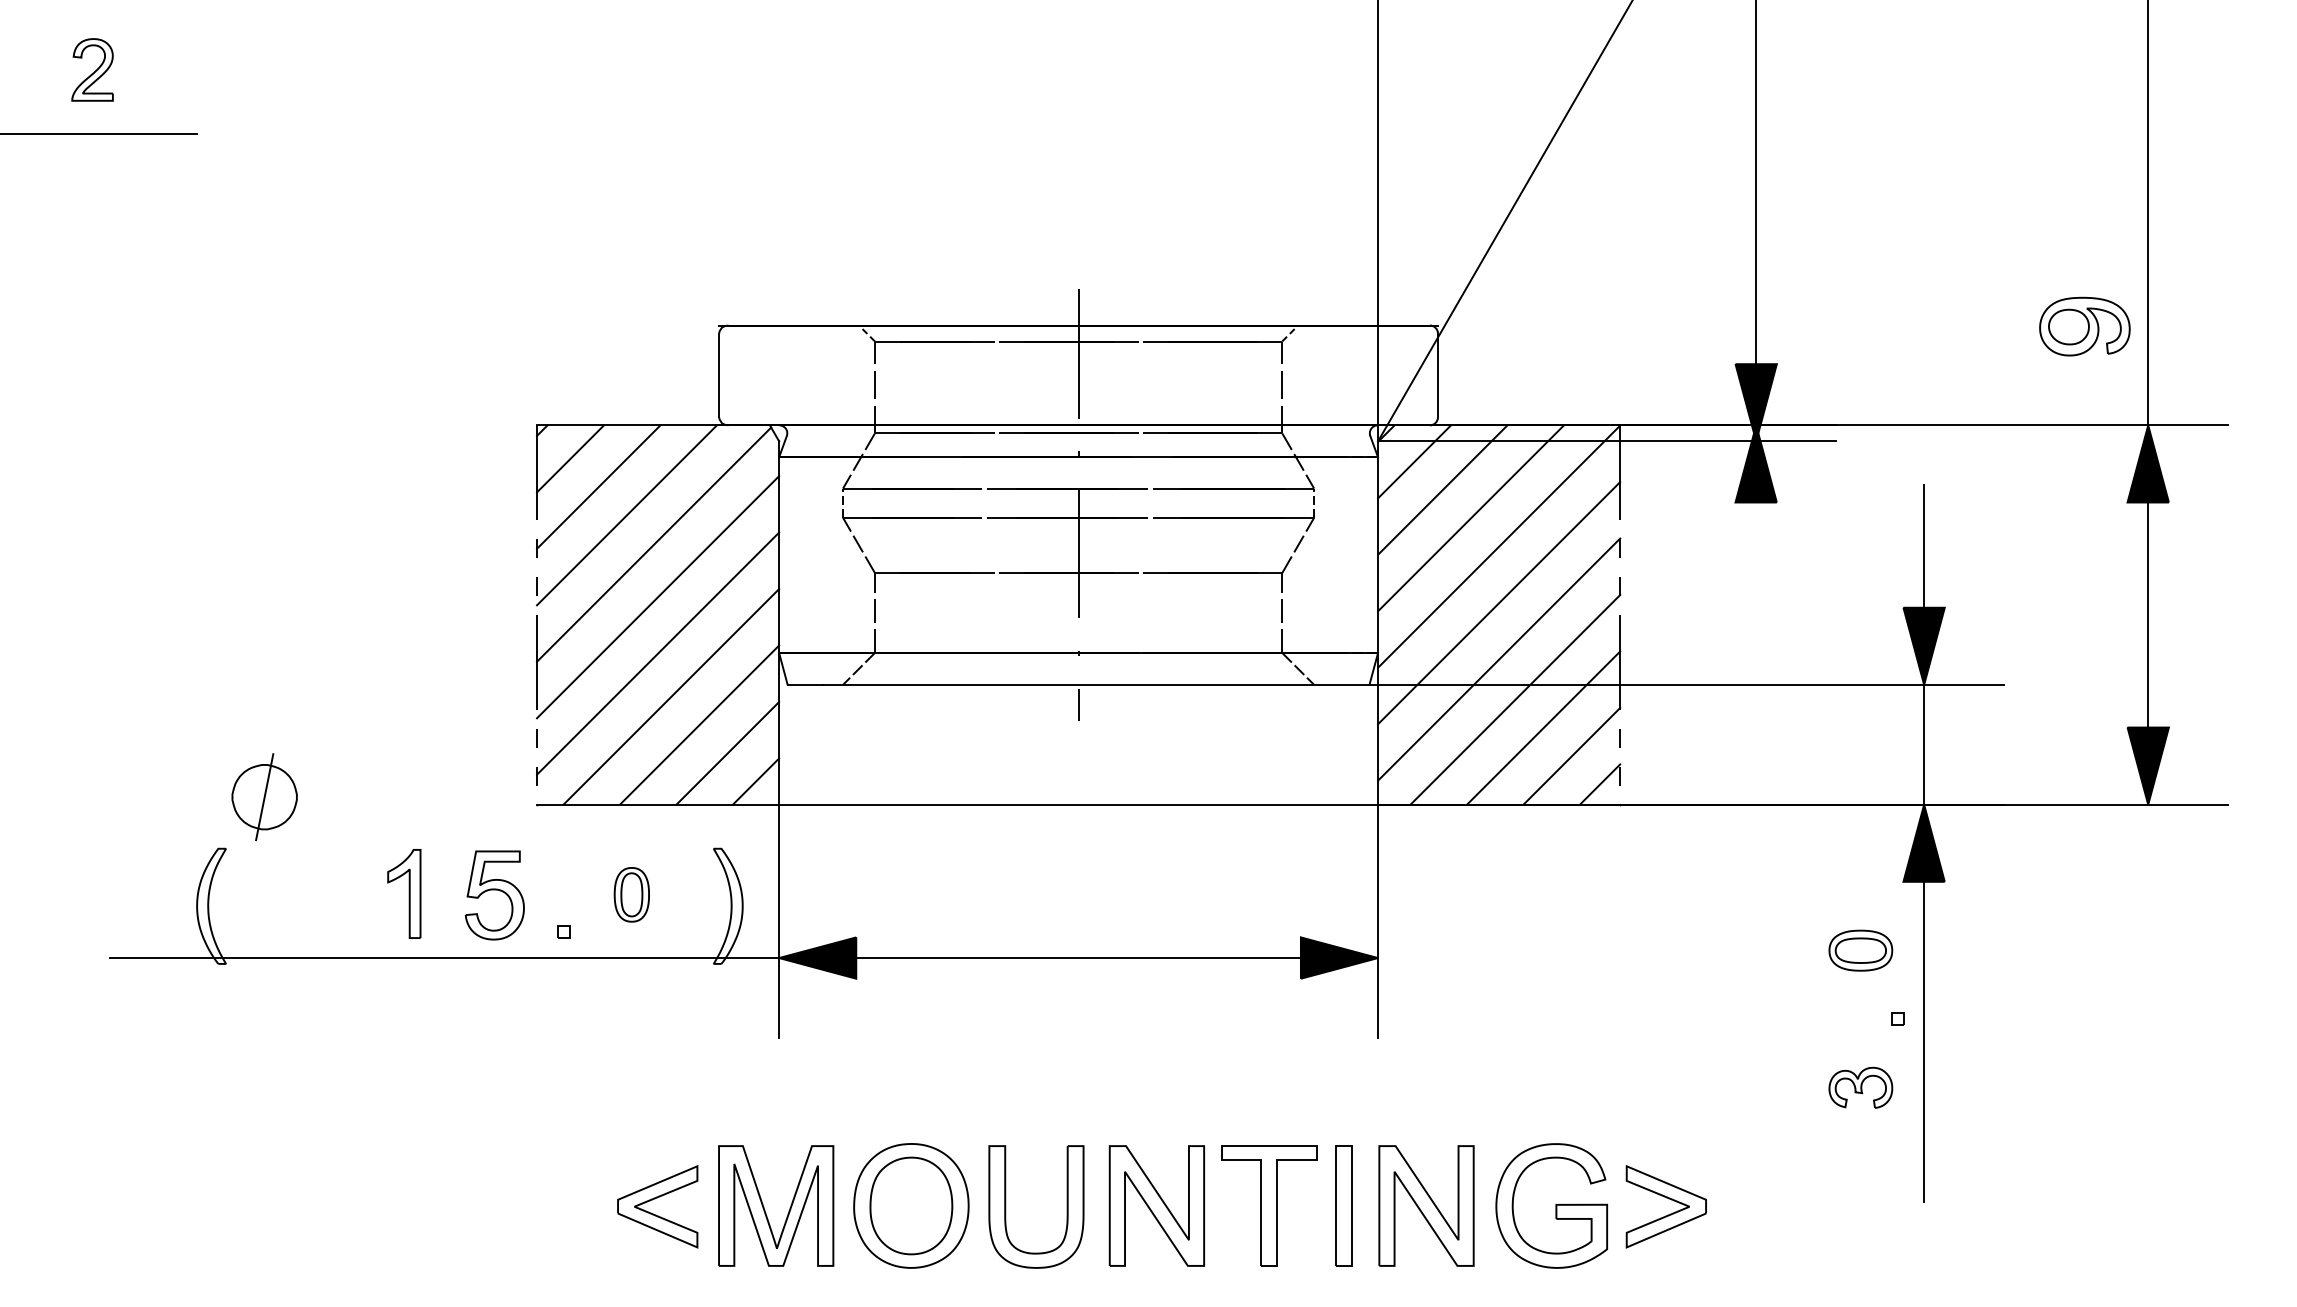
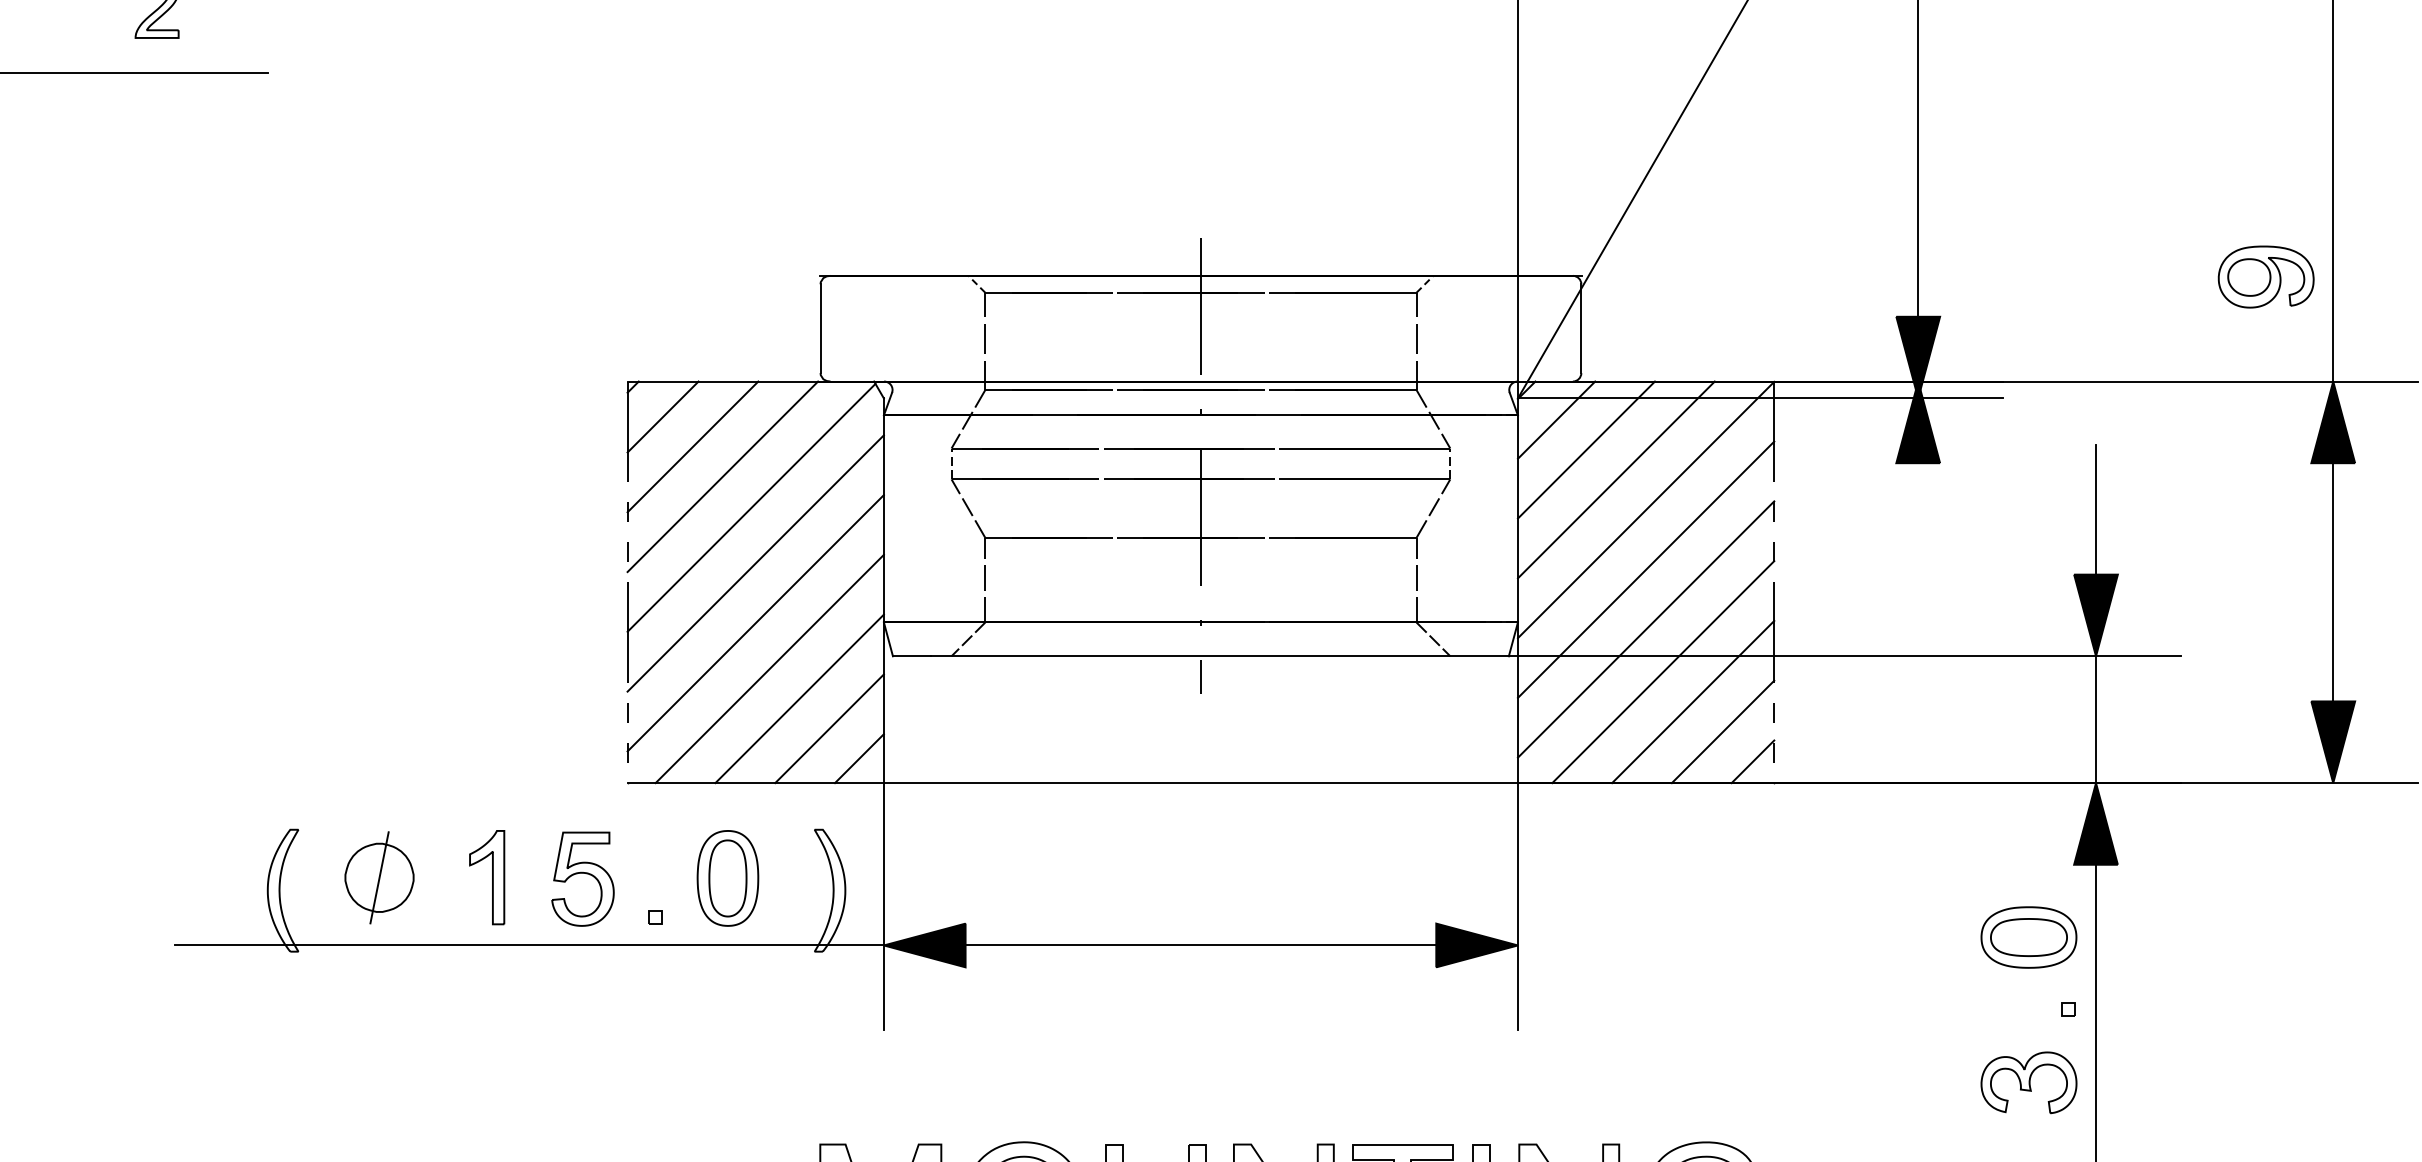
part: (264, 797) -> (379, 878), moved
part: (631, 894) -> (727, 878), size x1.67
part: (1860, 950) -> (2028, 937), size x1.43
part: (1860, 1087) -> (2028, 1082), size x1.43

